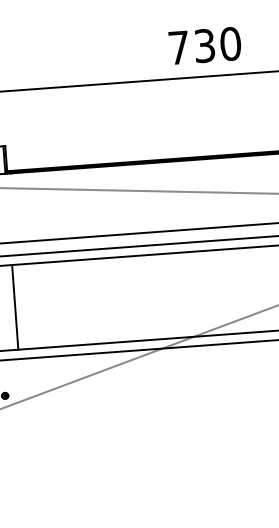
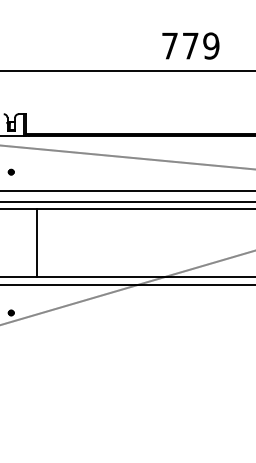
text: (217, 44) -> (200, 45), 730 -> 779
line: (15, 307) -> (37, 243), moved

